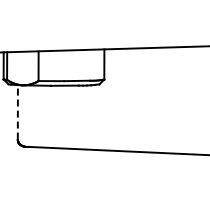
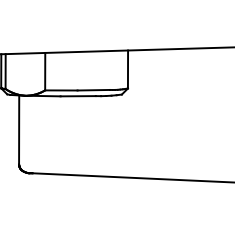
line: (17, 111) -> (18, 128), dashed -> solid

